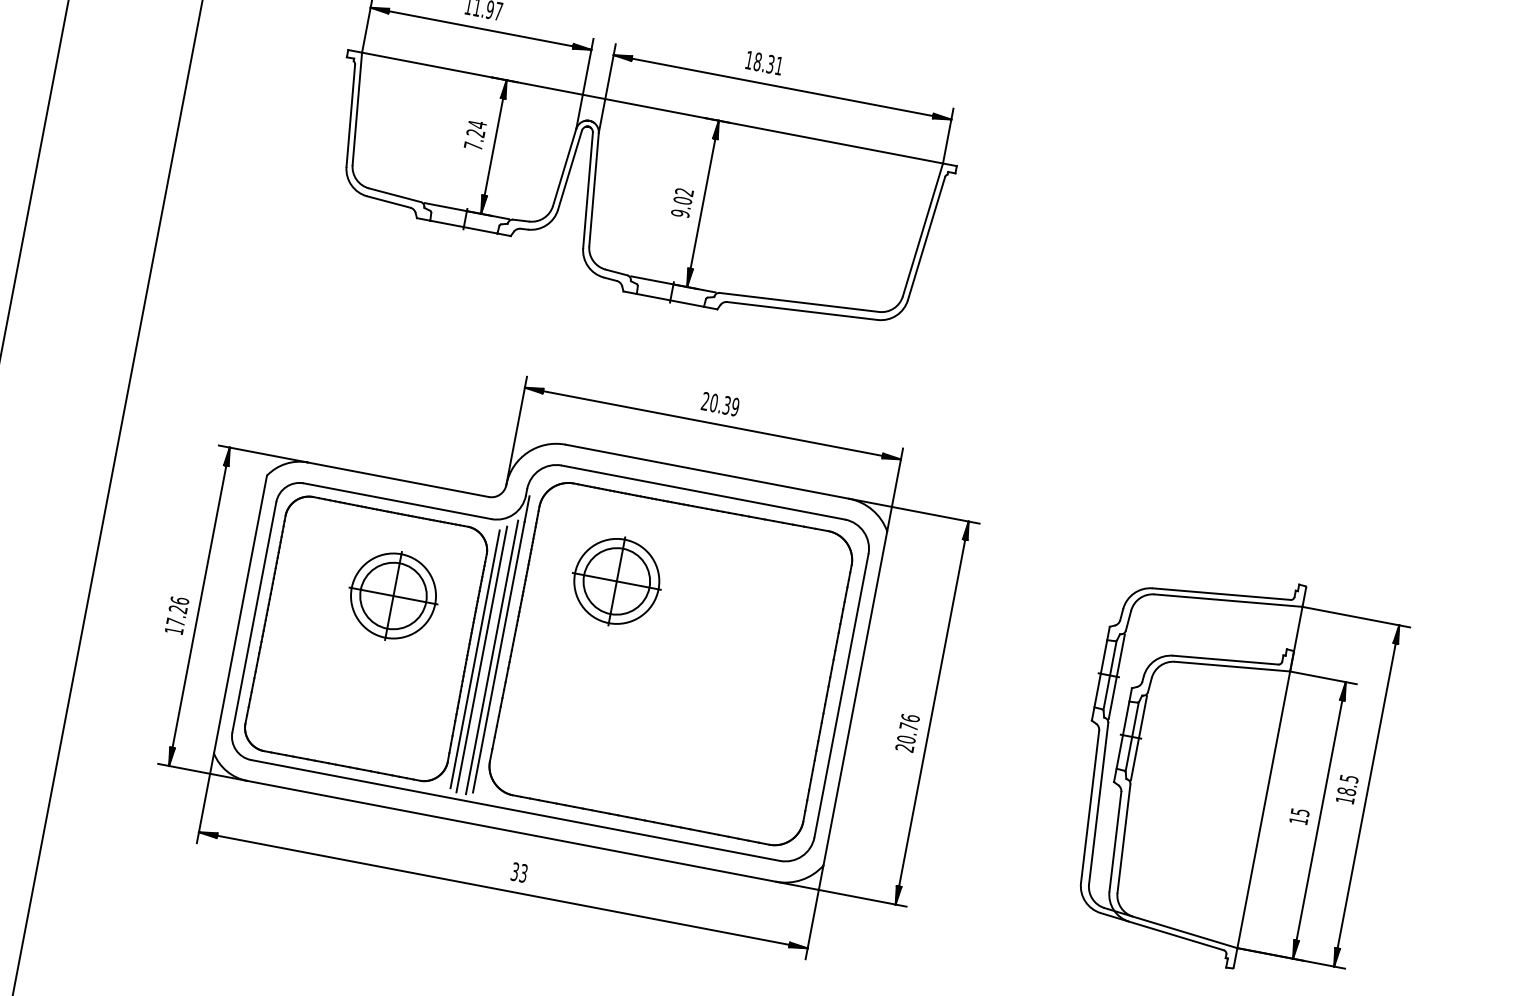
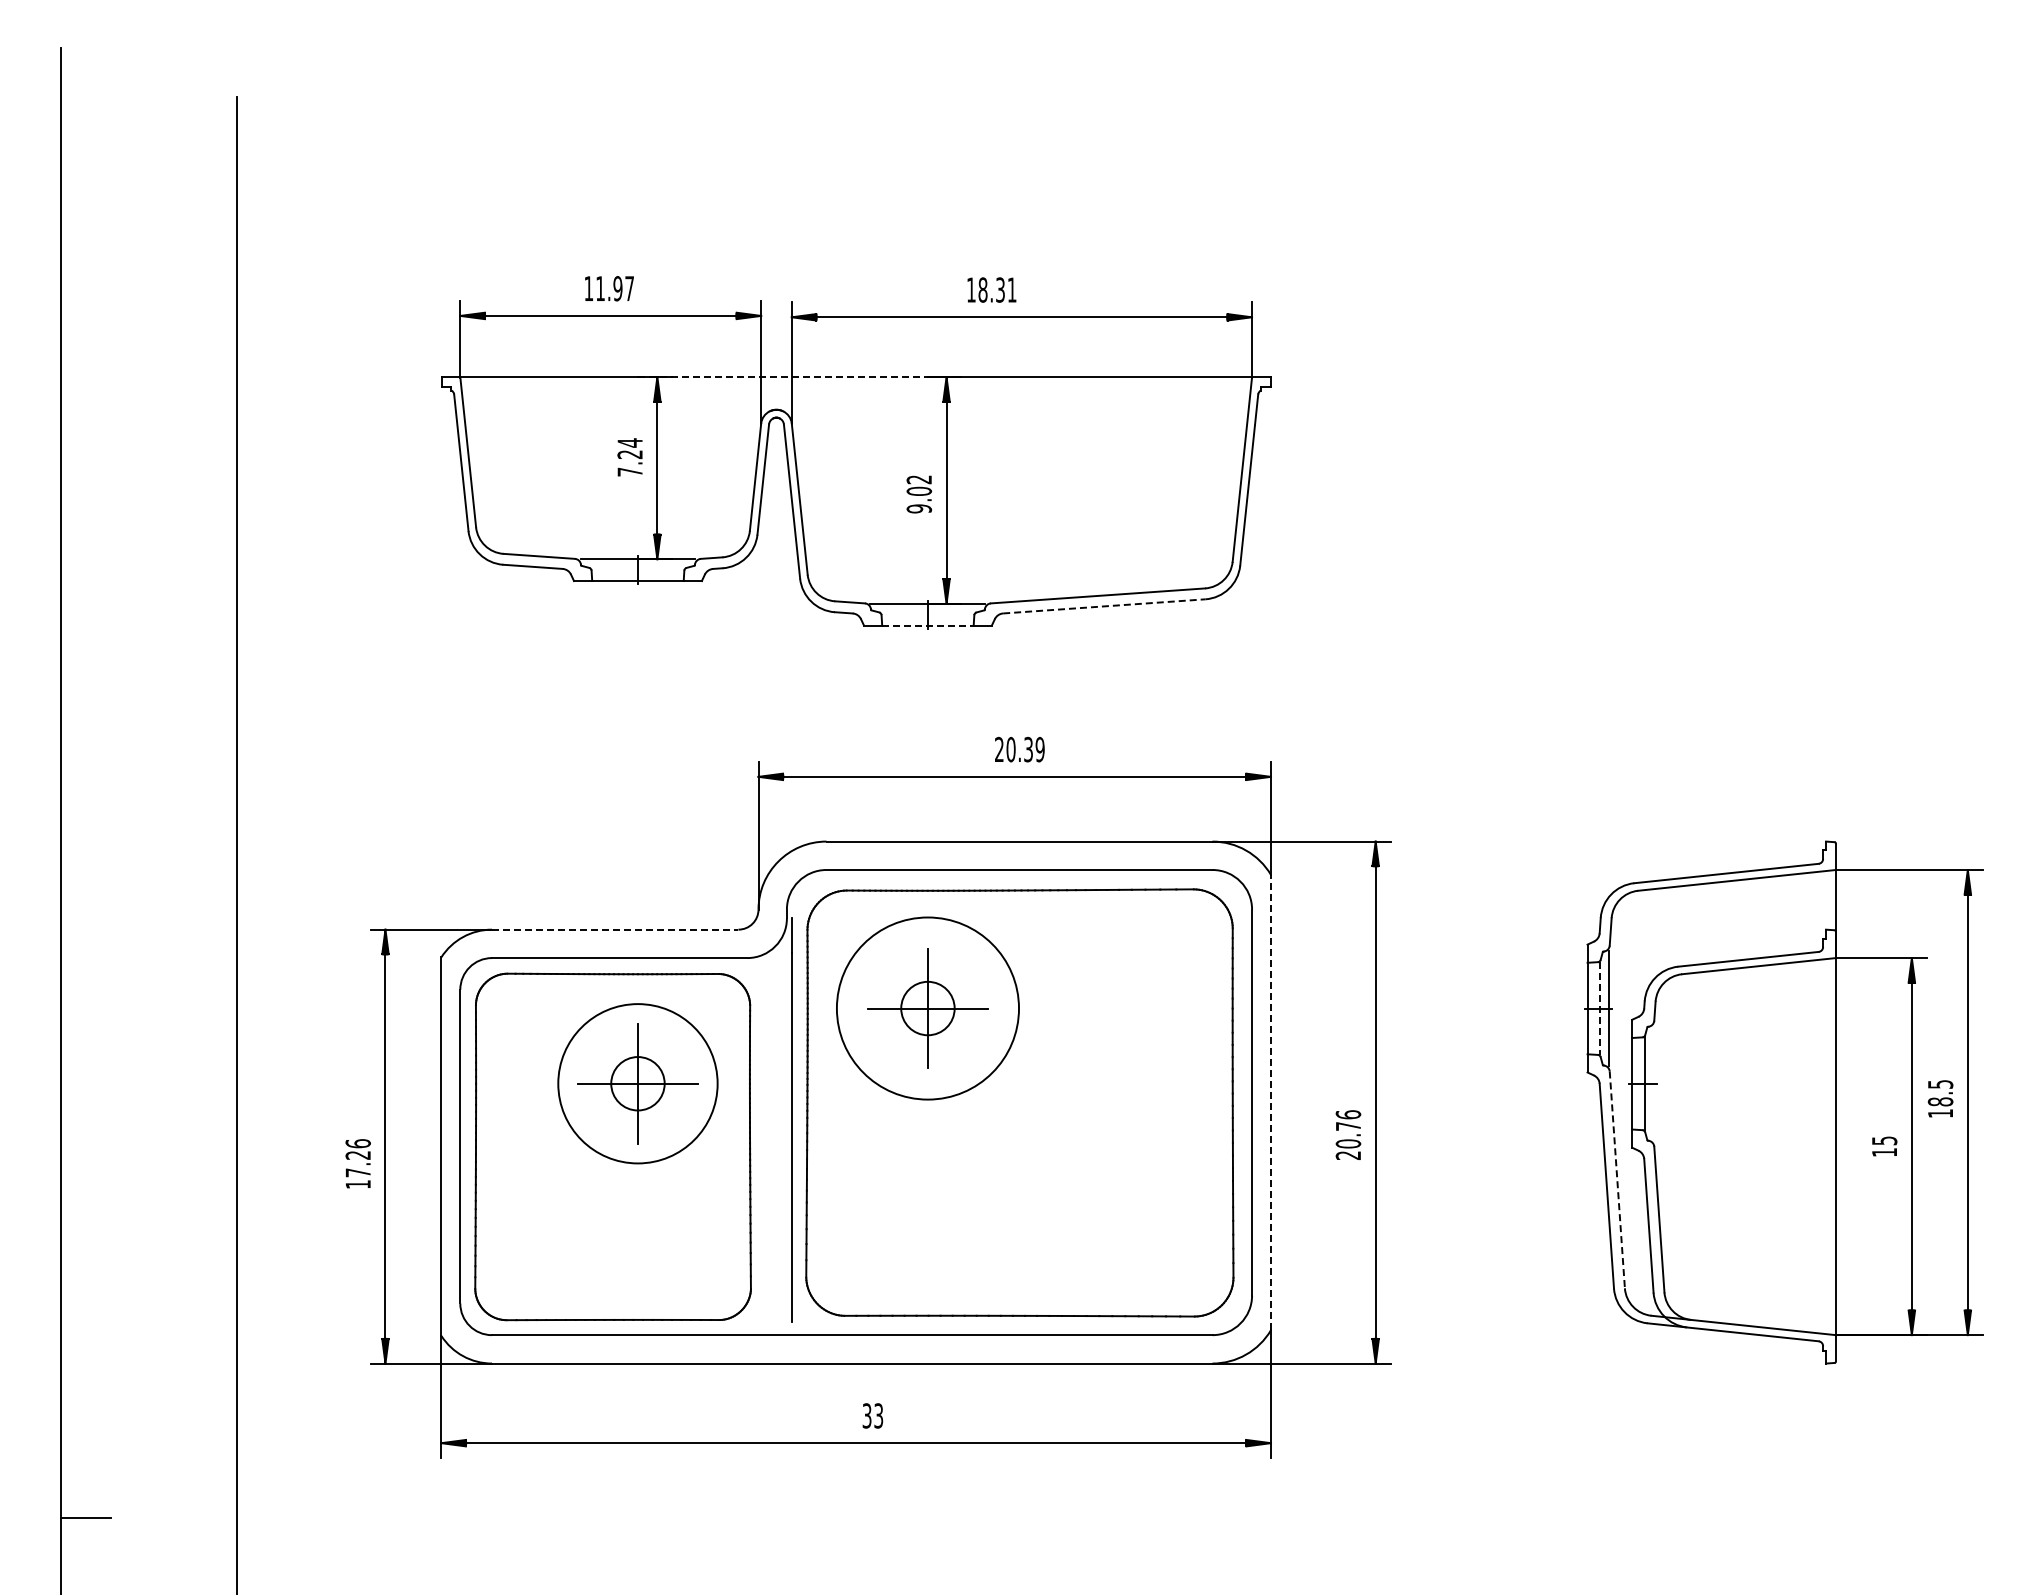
line: (598, 98) -> (782, 377), solid -> dashed
line: (670, 300) -> (927, 625), solid -> dashed
line: (802, 311) -> (1104, 606), solid -> dashed
line: (398, 479) -> (615, 929), solid -> dashed
circle: (616, 581) -> (927, 1008), size x0.6
circle: (616, 581) -> (927, 1008), size x1.6
circle: (393, 595) -> (637, 1083), size x0.6
circle: (393, 595) -> (637, 1083), size x1.4
line: (492, 657) -> (783, 1139), removed
line: (475, 659) -> (761, 1146), removed
line: (481, 659) -> (769, 1145), removed
line: (1110, 675) -> (1600, 1008), solid -> dashed
line: (855, 698) -> (1270, 1102), solid -> dashed
line: (1138, 737) -> (1653, 1083), removed
line: (1098, 803) -> (1617, 1179), solid -> dashed

